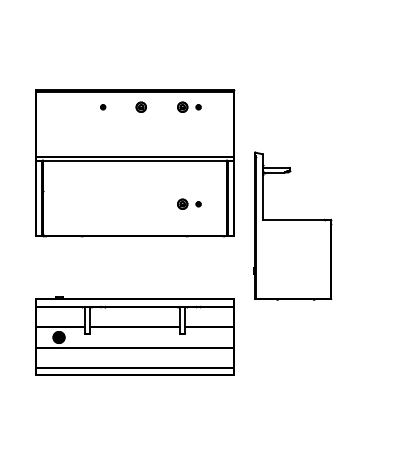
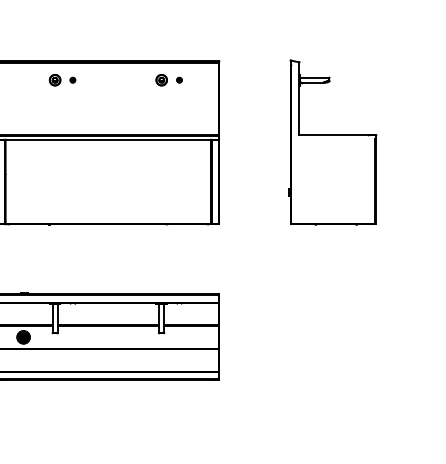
part: (140, 106) -> (54, 79), moved
part: (189, 203) -> (169, 187), removed
part: (292, 225) -> (332, 141), moved

